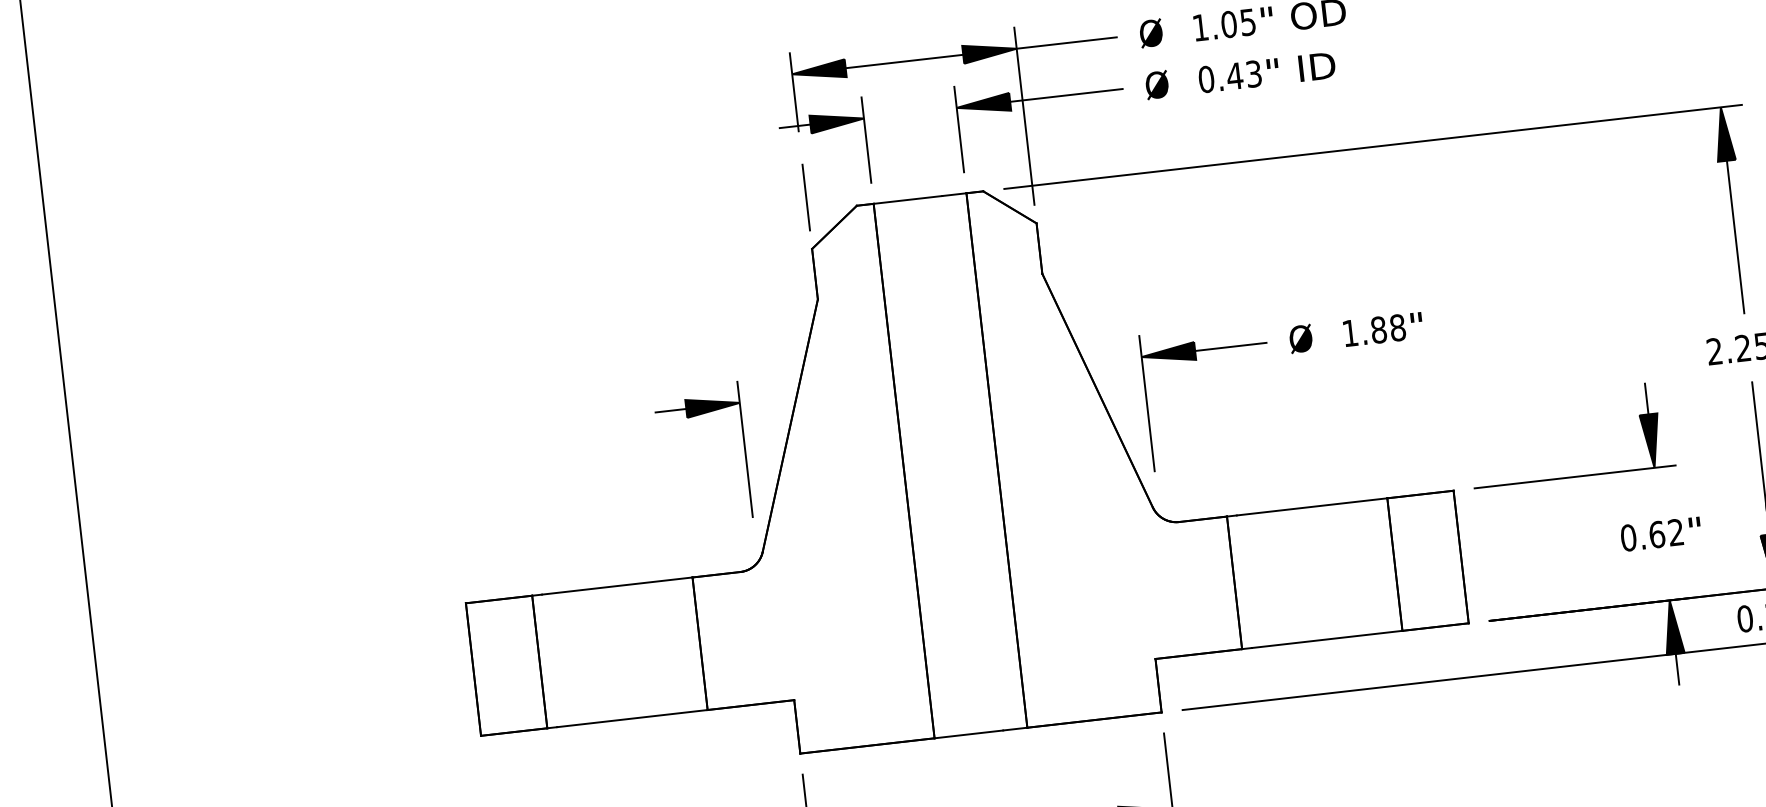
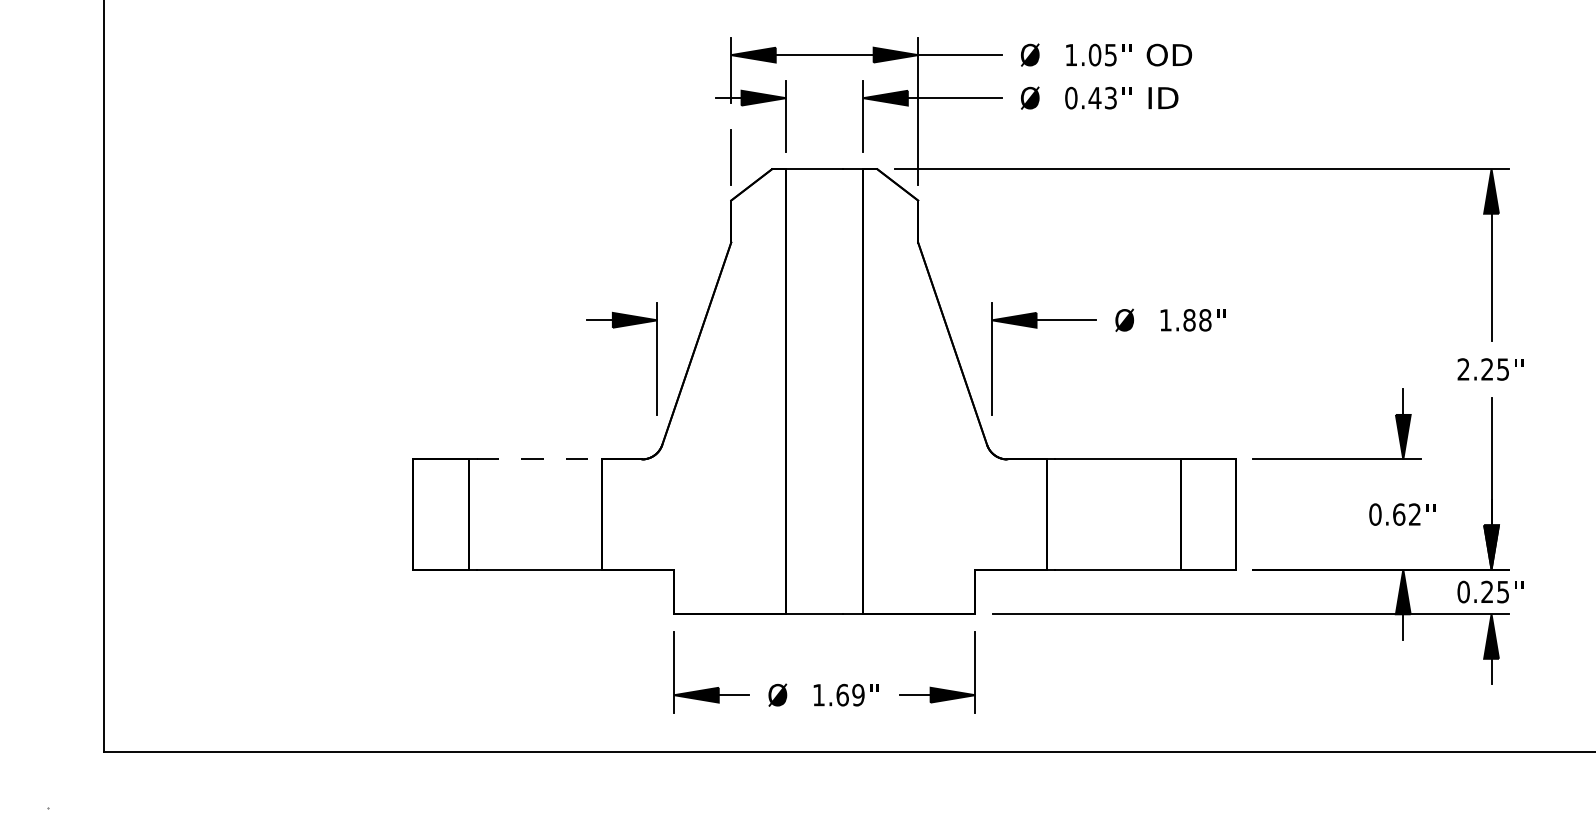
line: (617, 586) -> (539, 459), solid -> dashed

